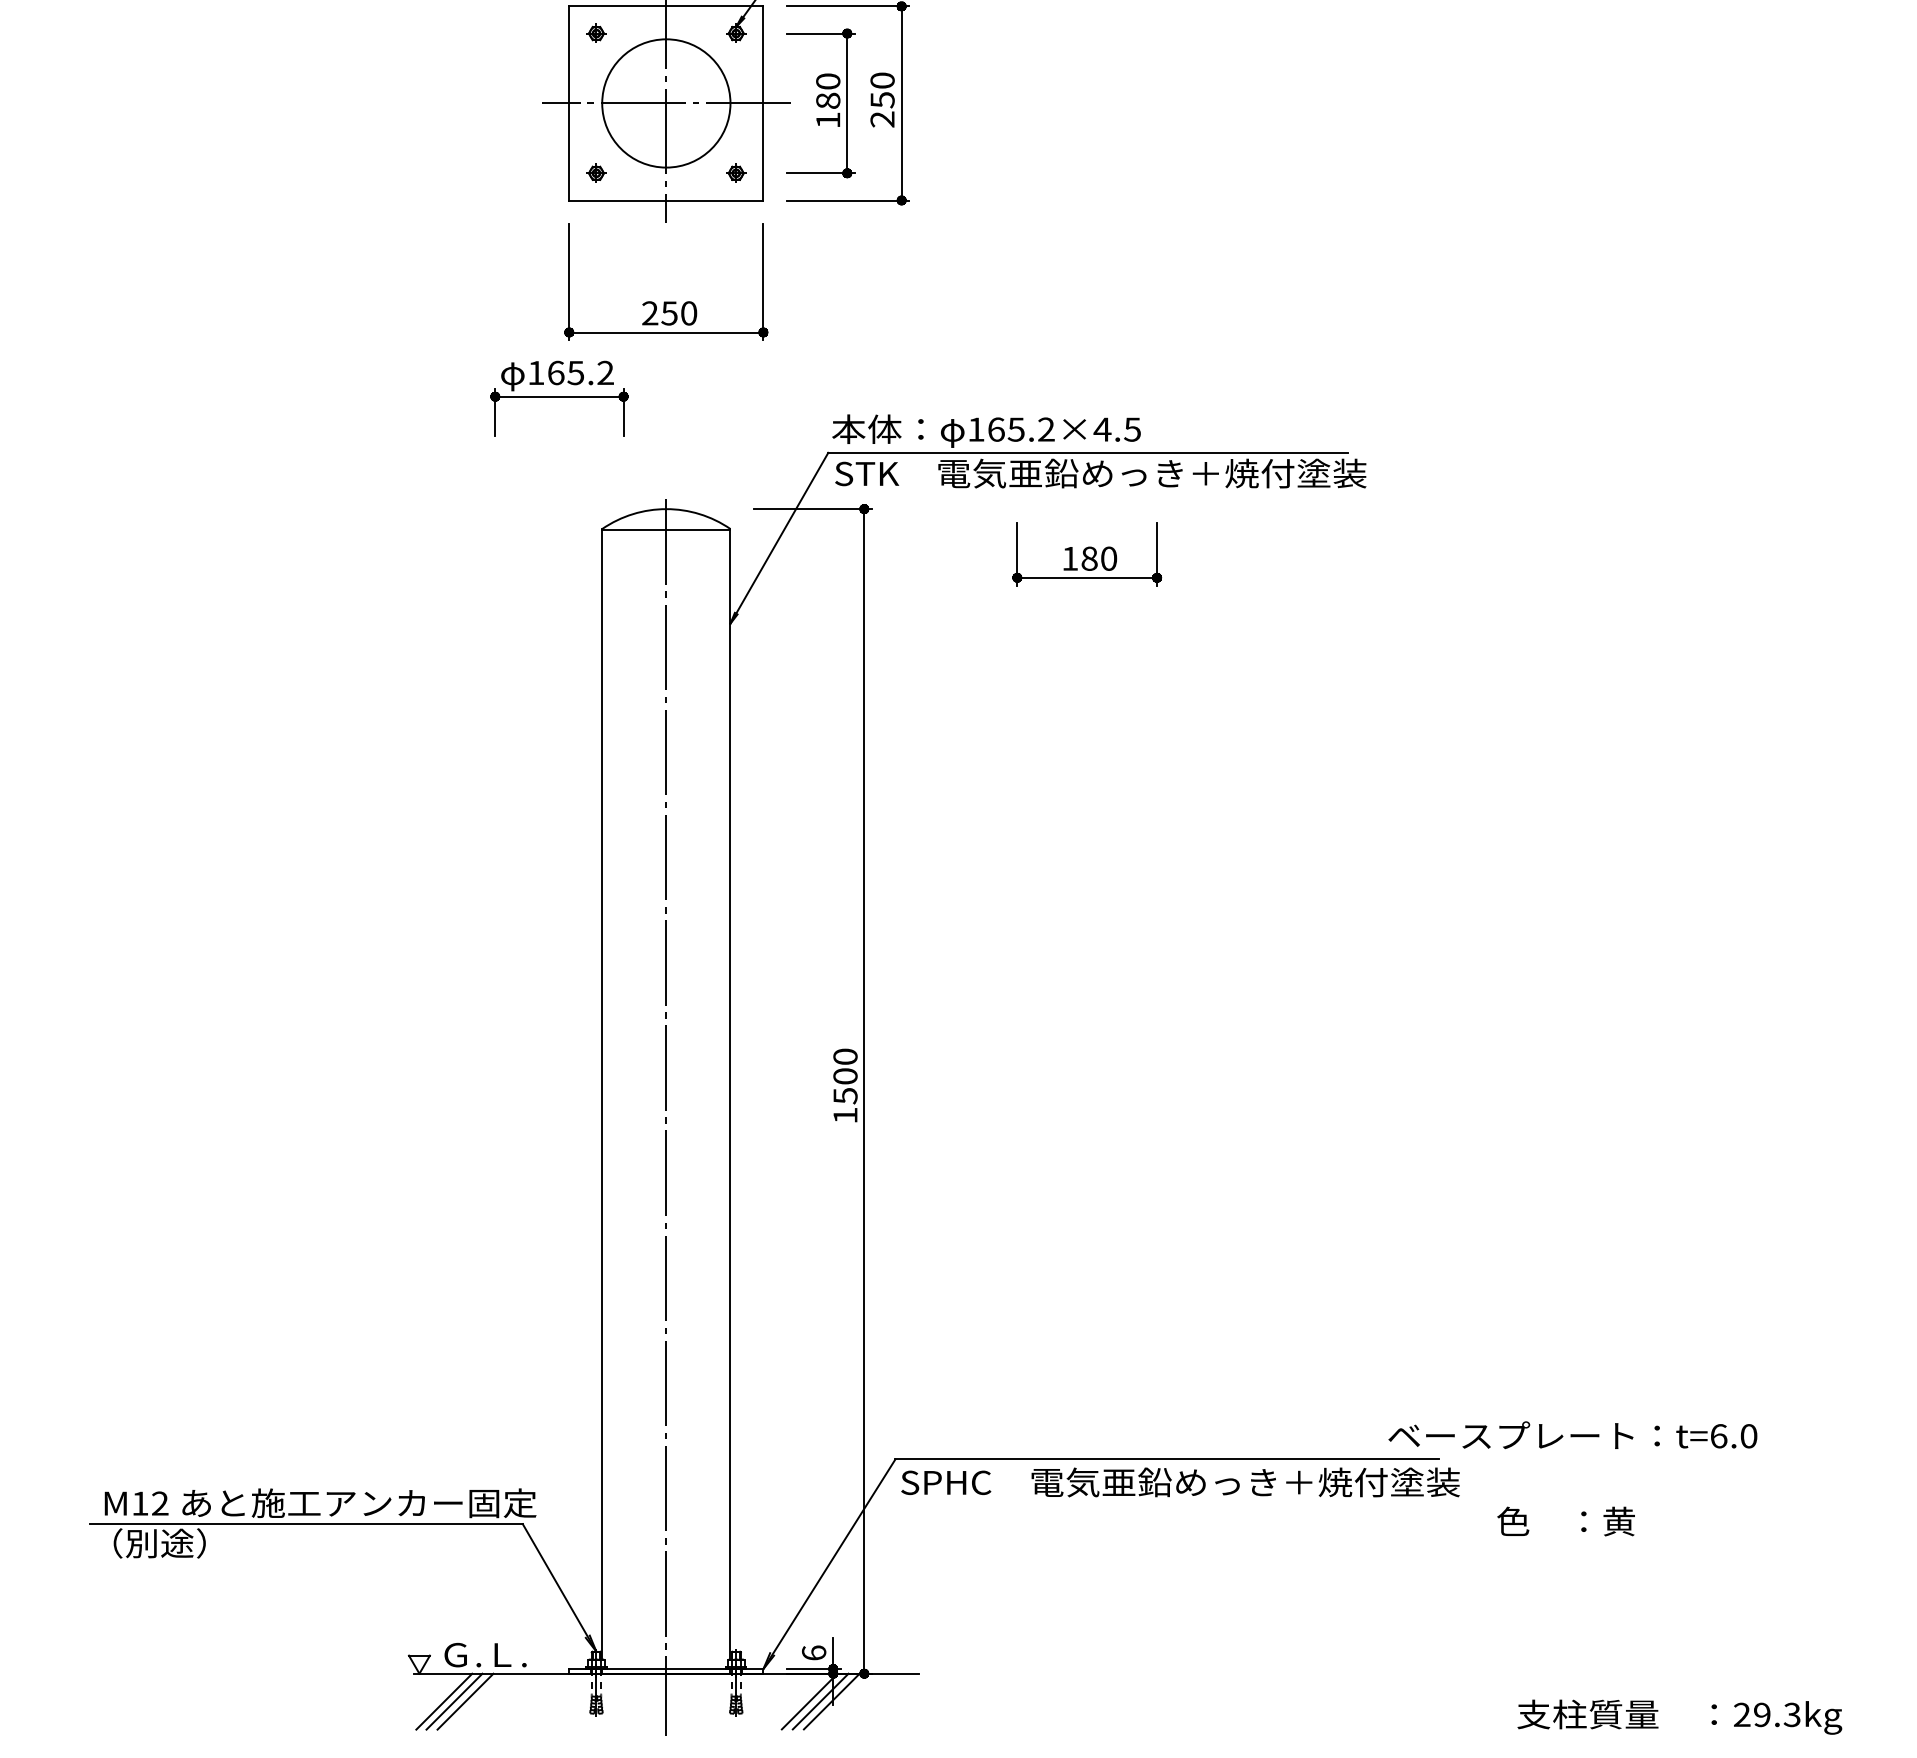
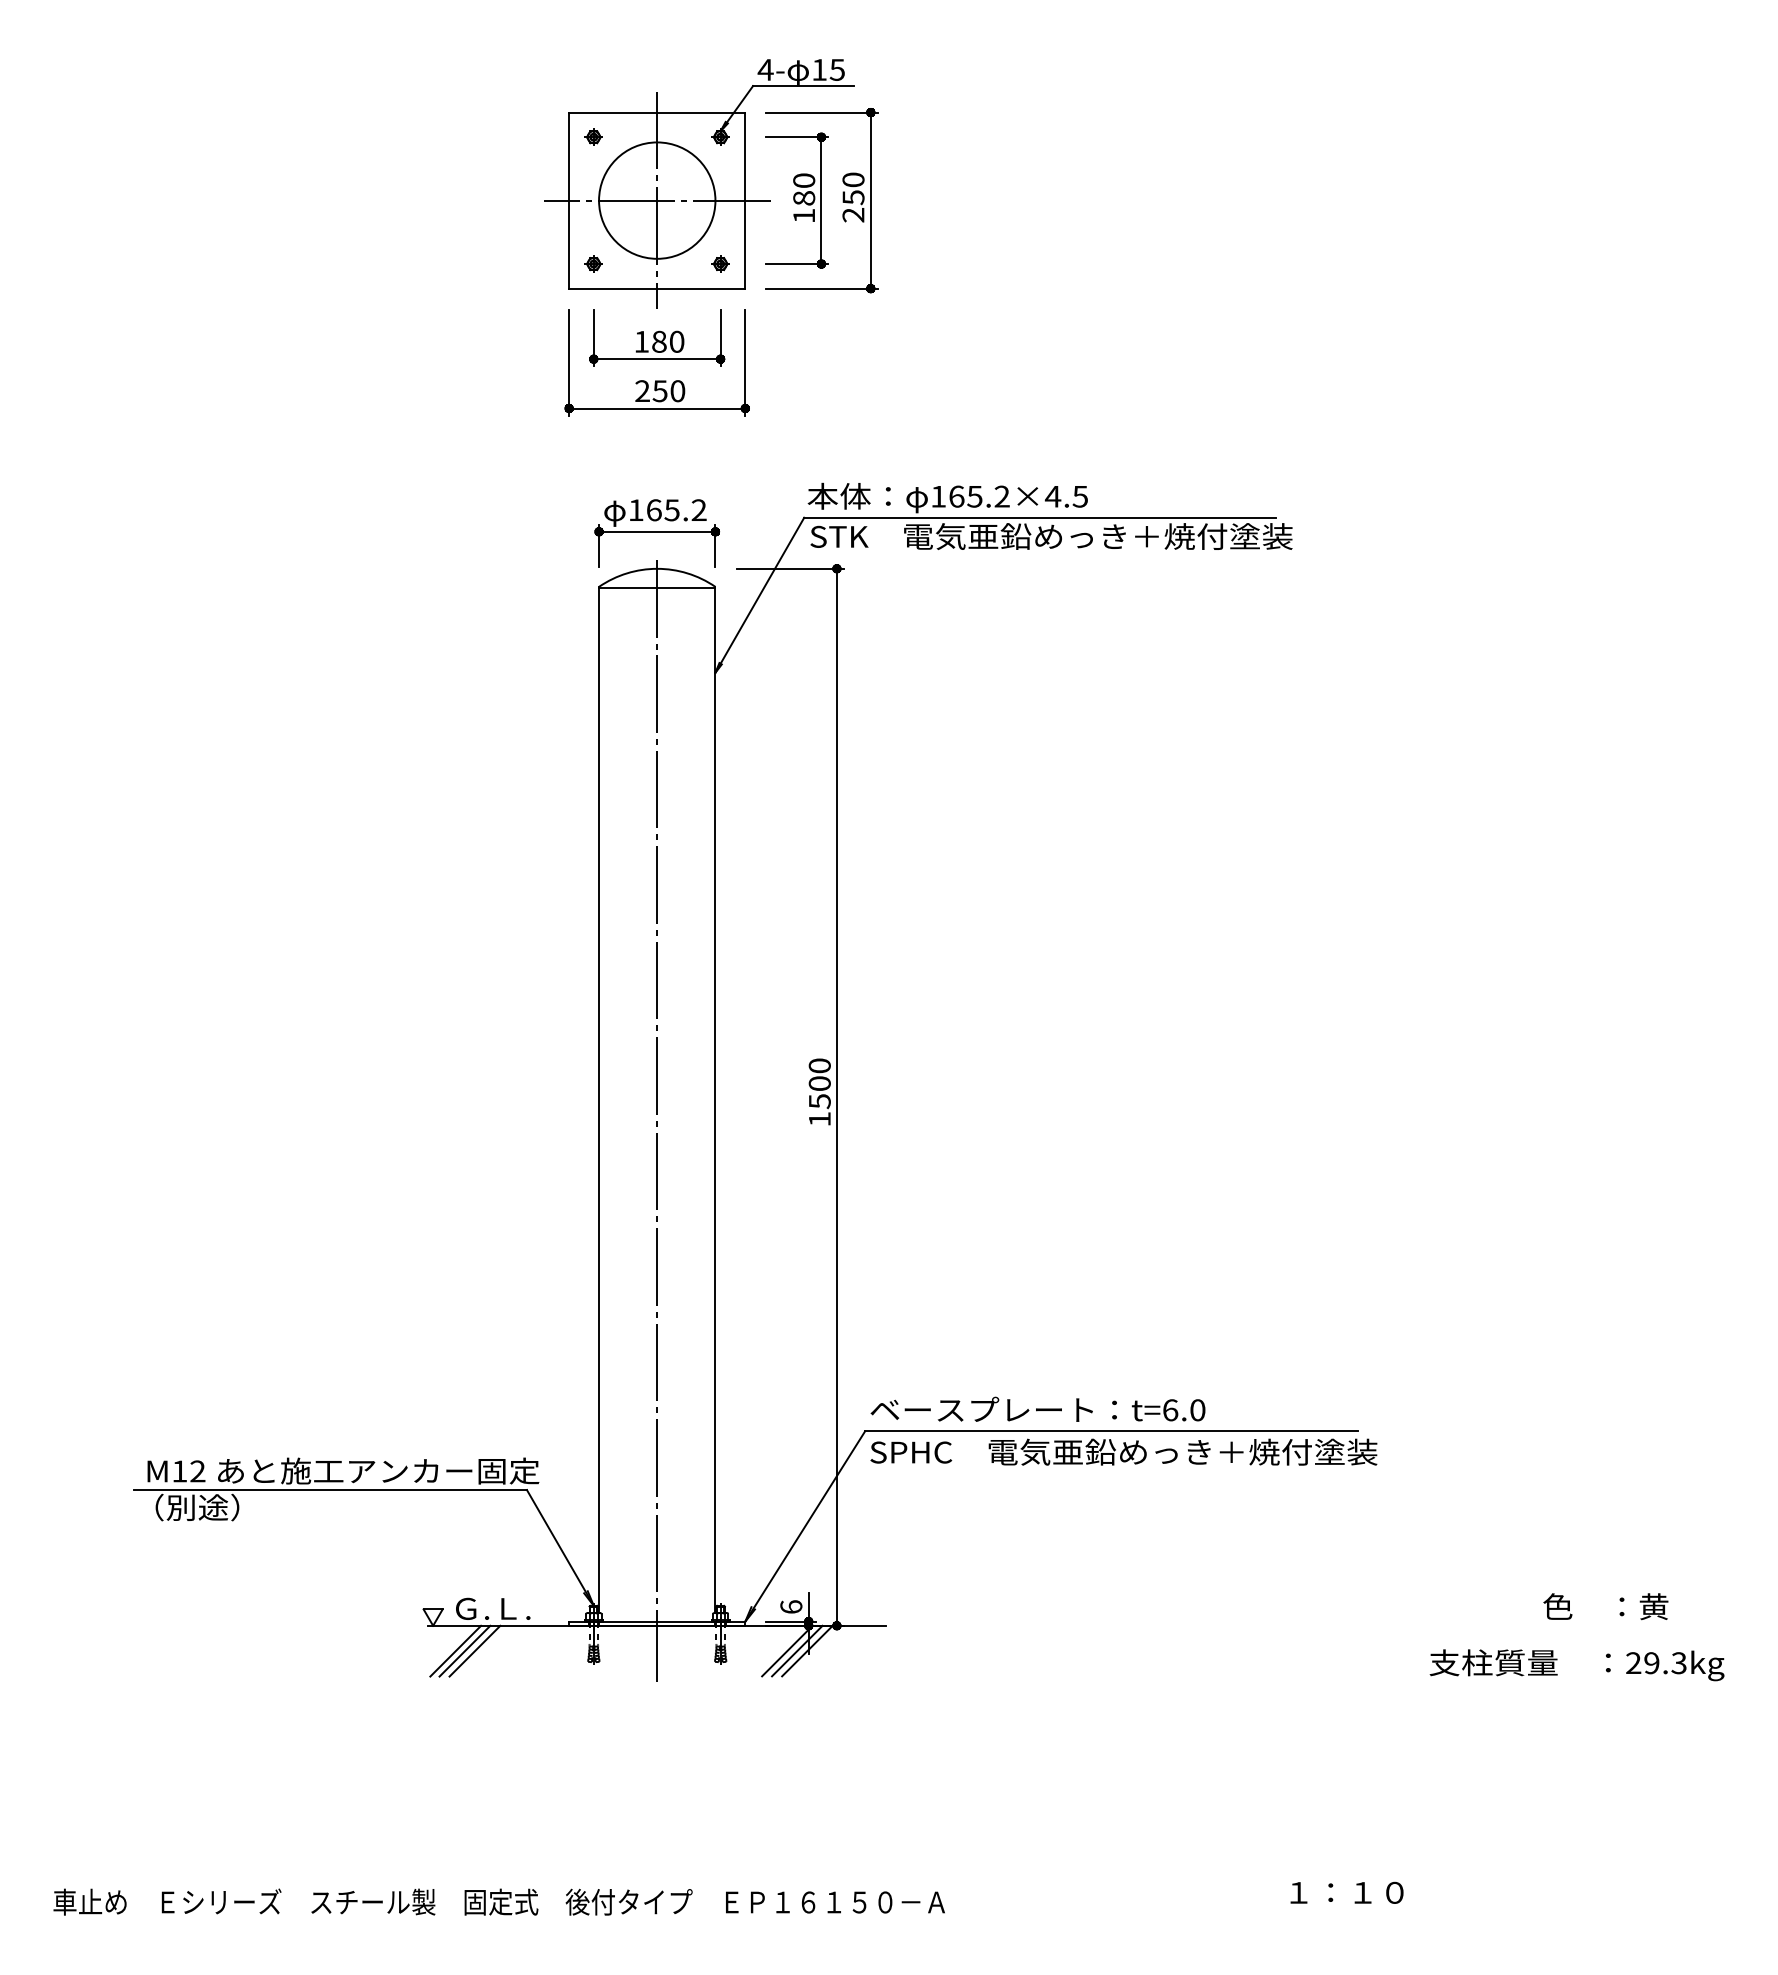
part: (558, 398) -> (656, 533), moved
part: (1087, 553) -> (657, 337), moved
text: (1572, 1434) -> (1037, 1408), moved
text: (1565, 1521) -> (1605, 1606), moved

